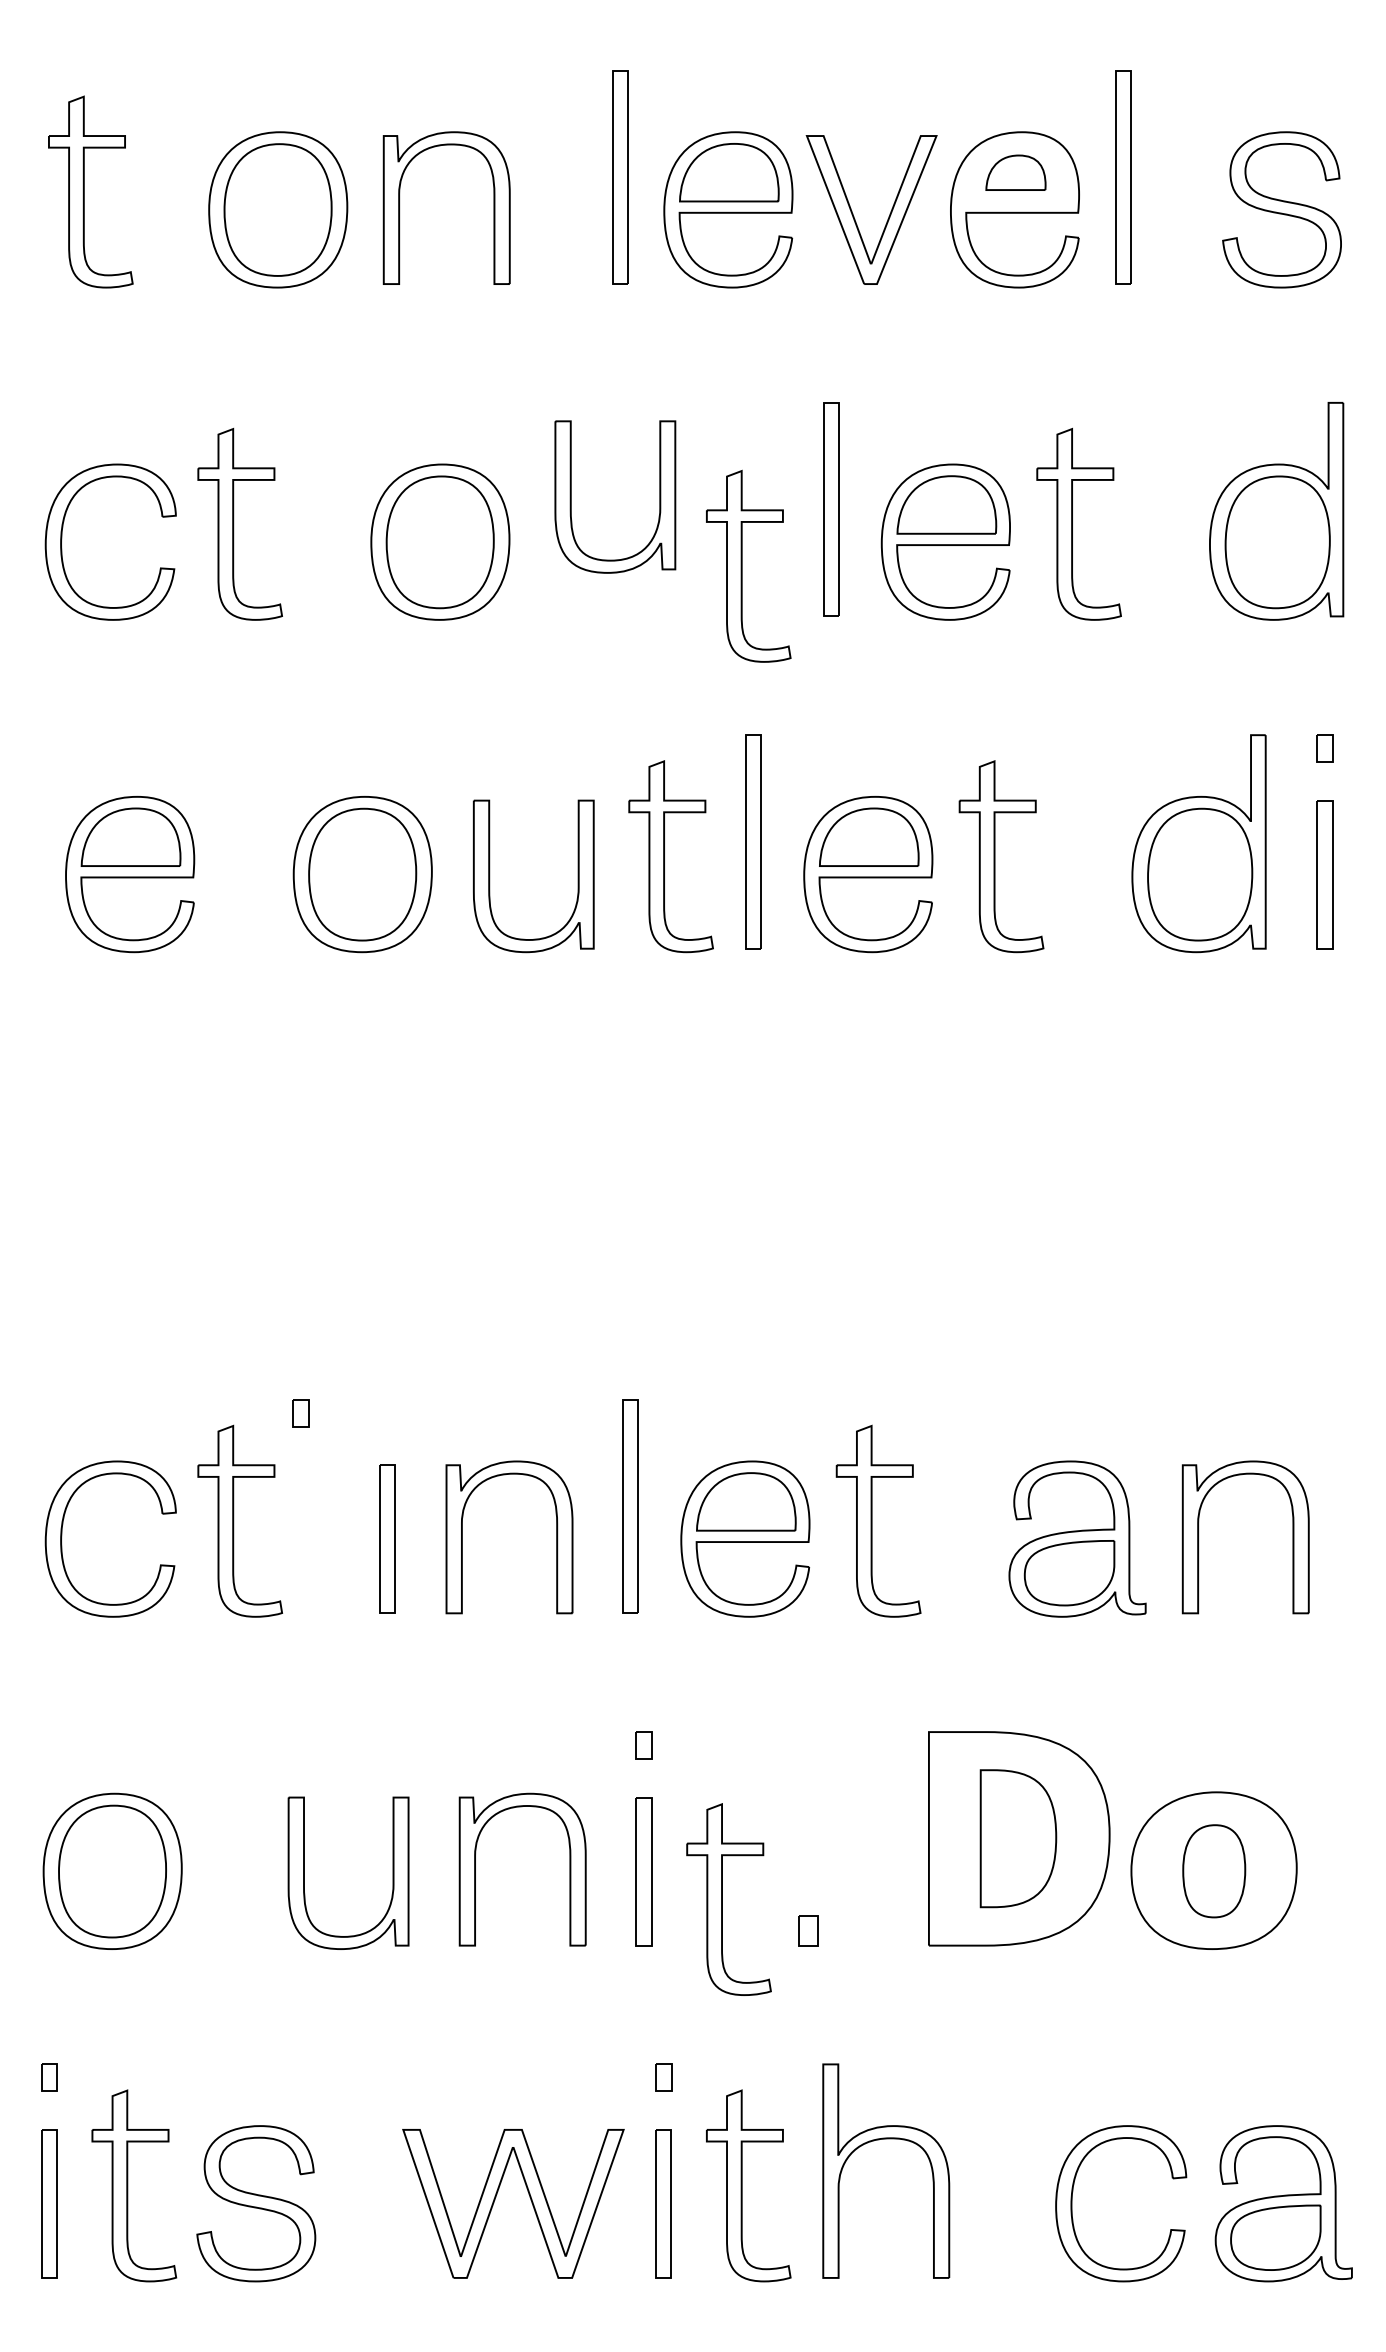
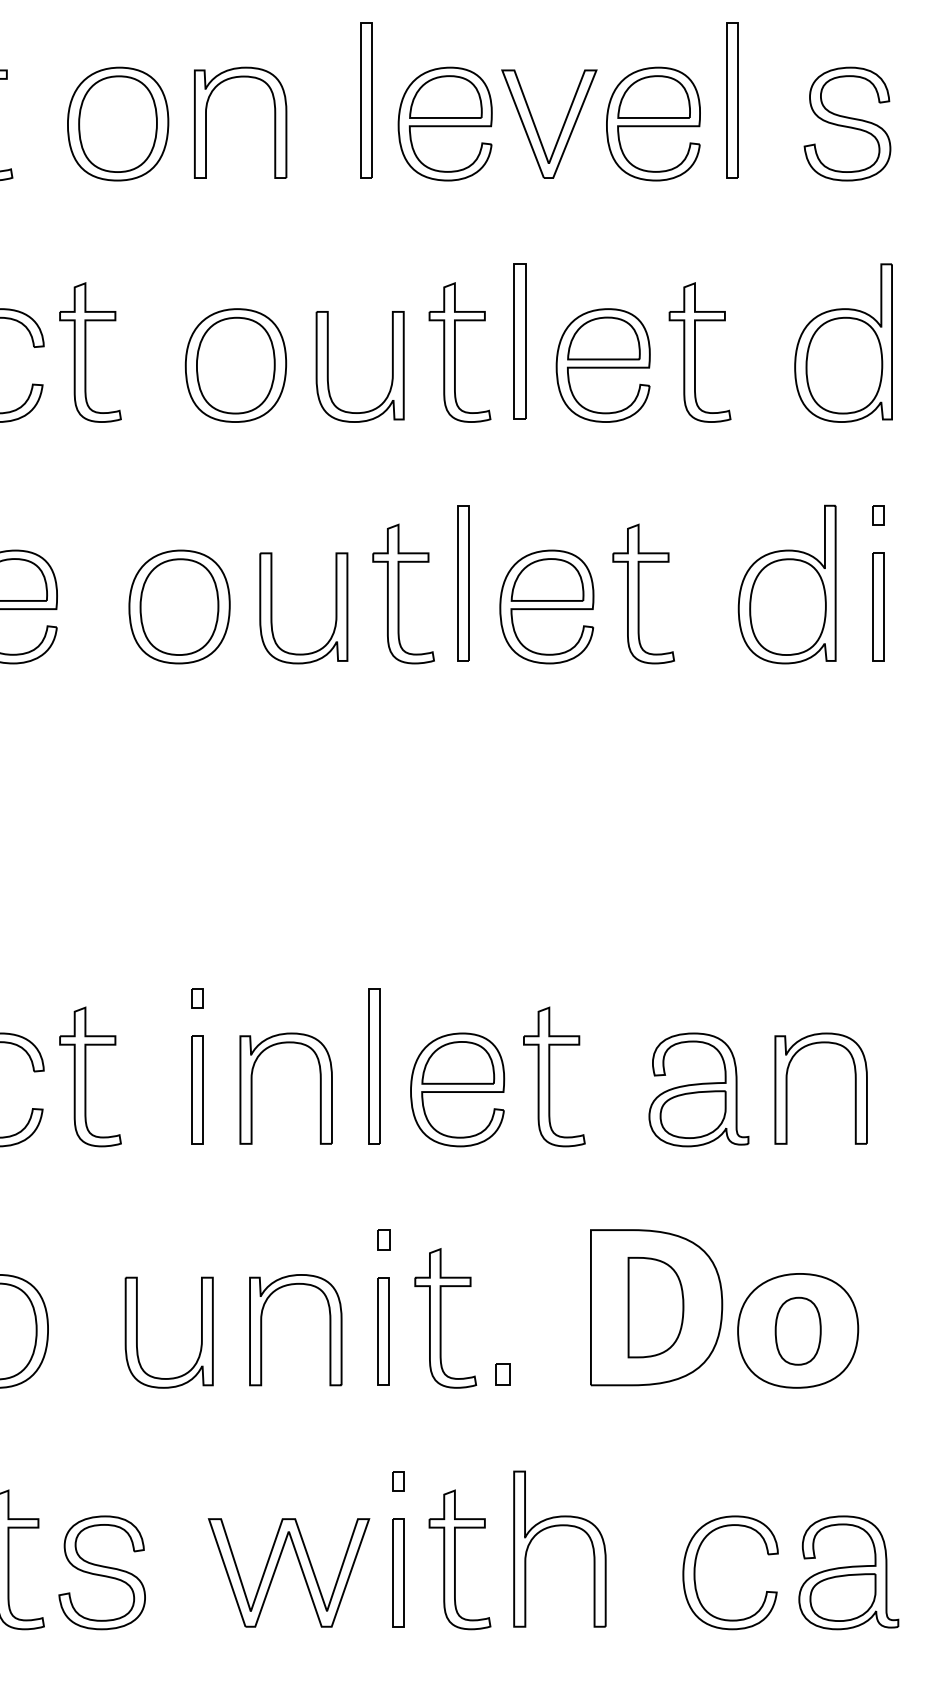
part: (1015, 172) -> (653, 96), size x1.67
part: (571, 496) -> (328, 366), moved
part: (748, 565) -> (459, 351), moved
part: (300, 1413) -> (197, 998), moved
part: (728, 1899) -> (445, 1318), moved

